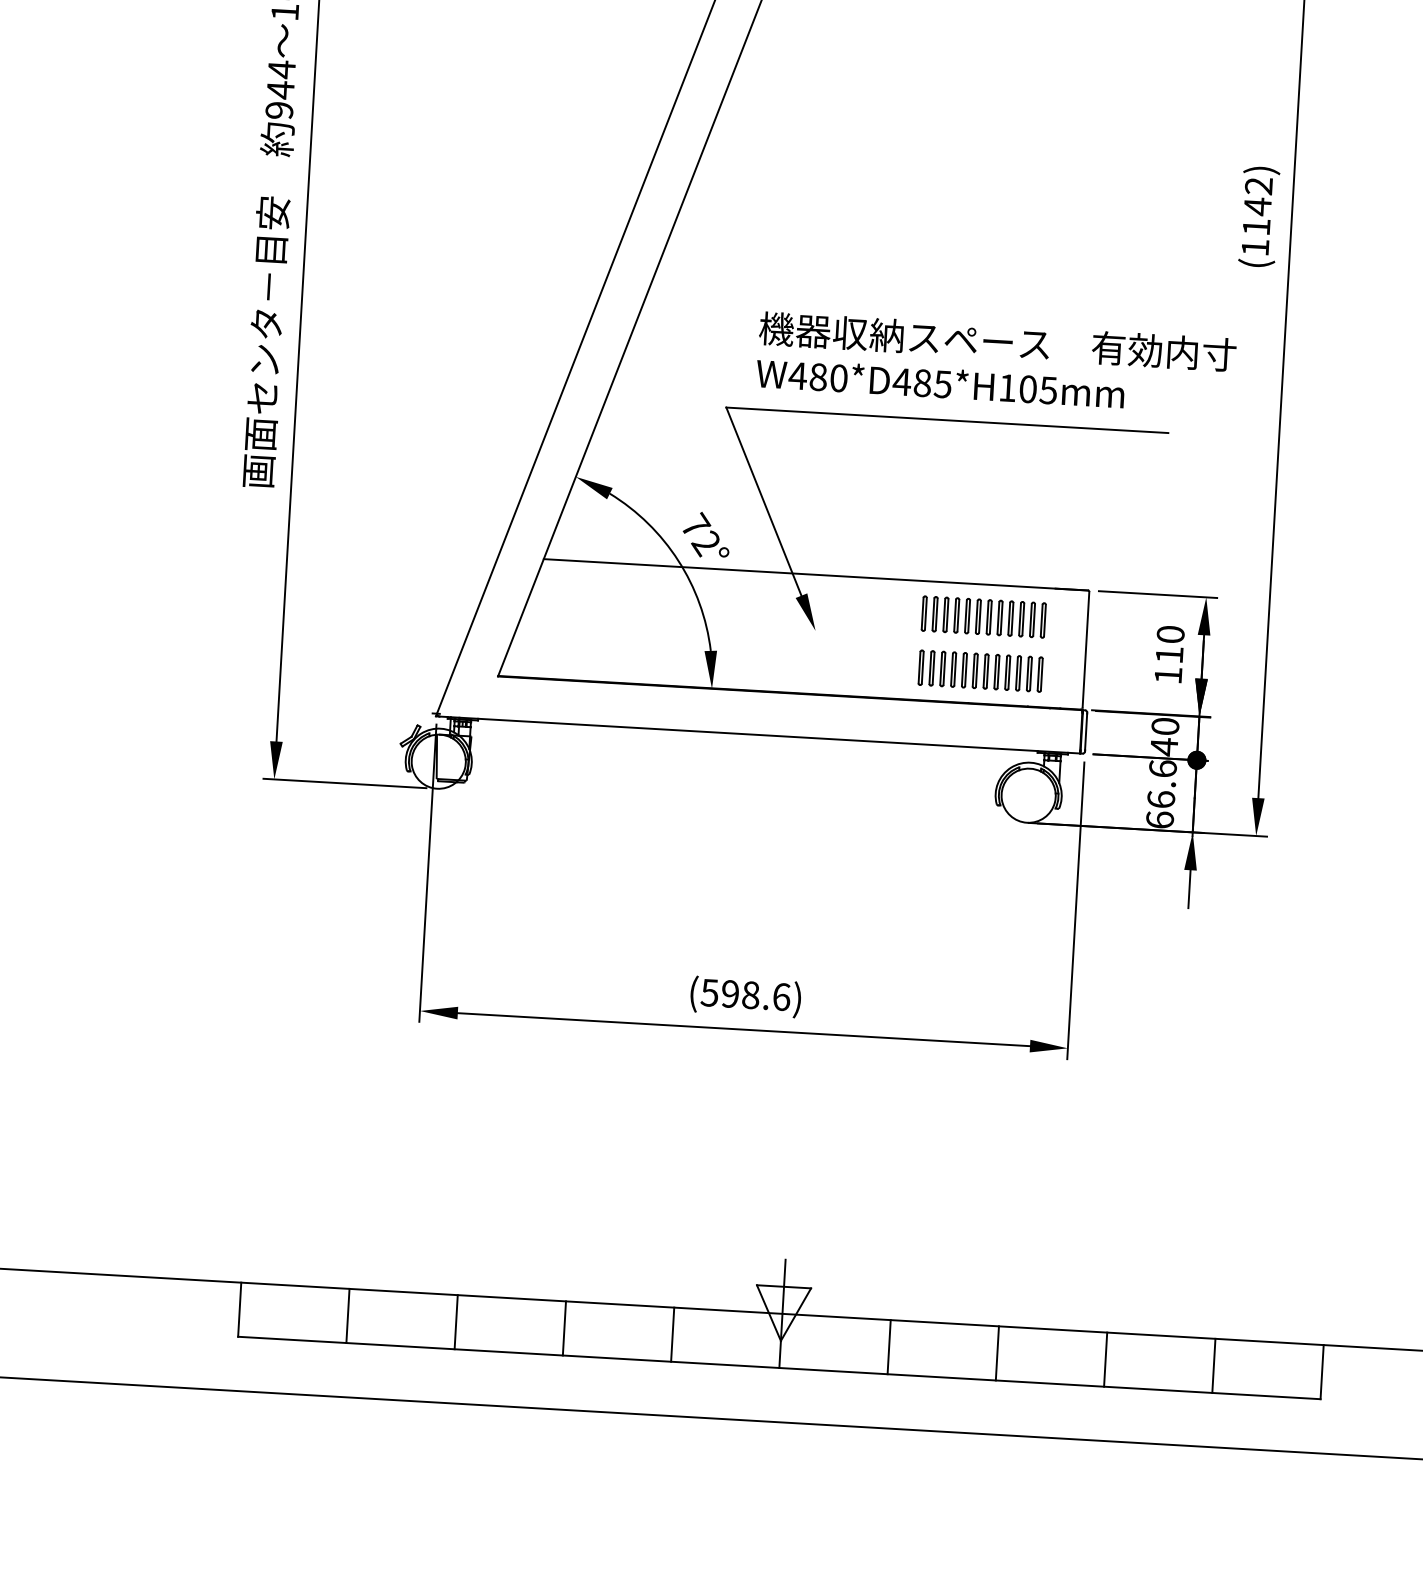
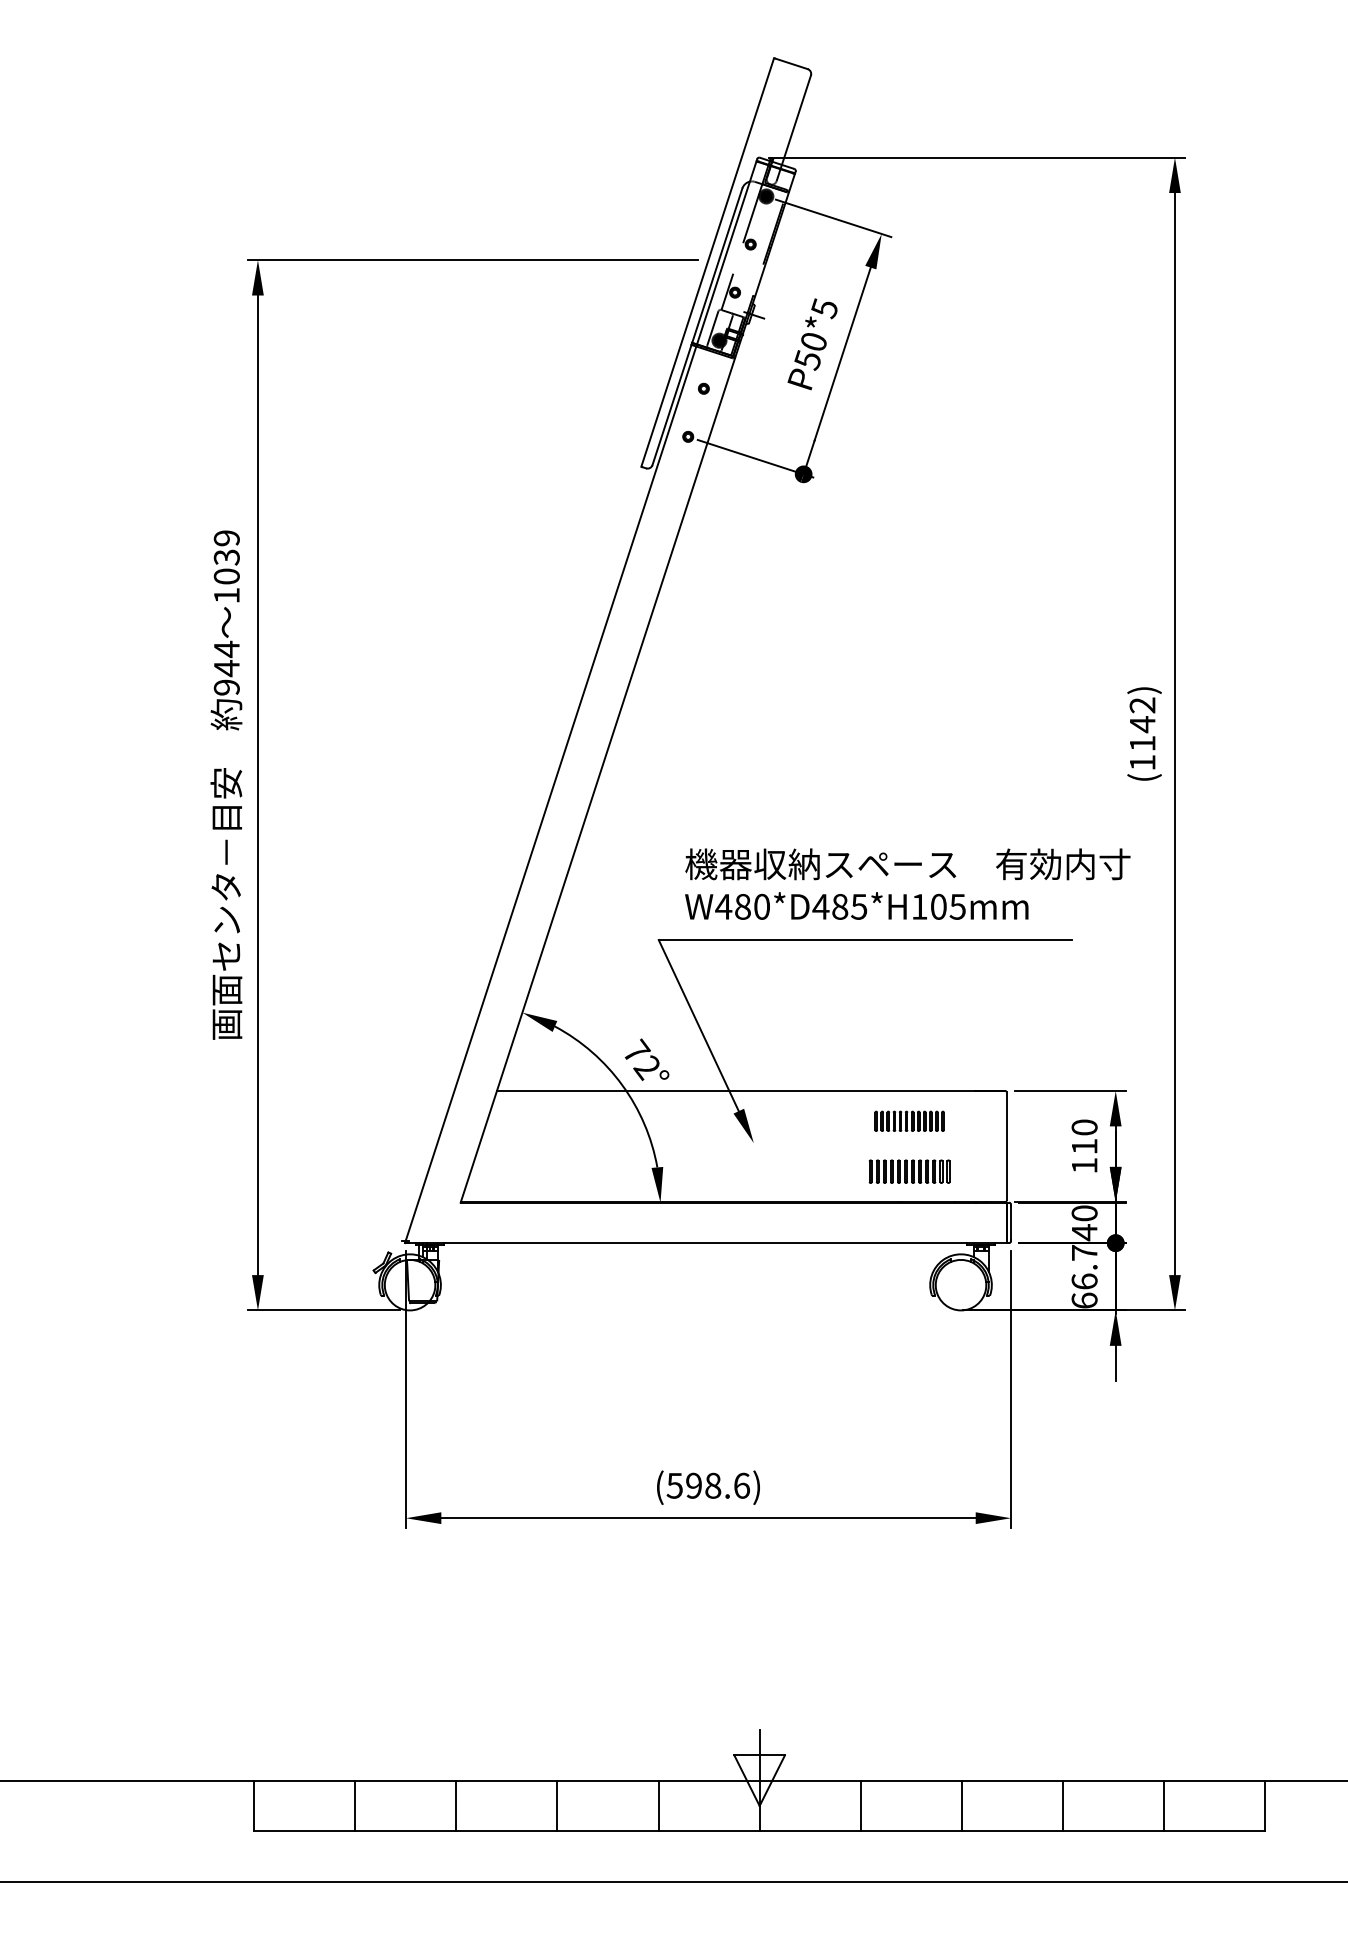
part: (983, 617) -> (909, 1121), size x0.6
part: (980, 670) -> (909, 1171), size x0.7
text: (1162, 768) -> (1084, 1252), 66.6 -> 66.7

